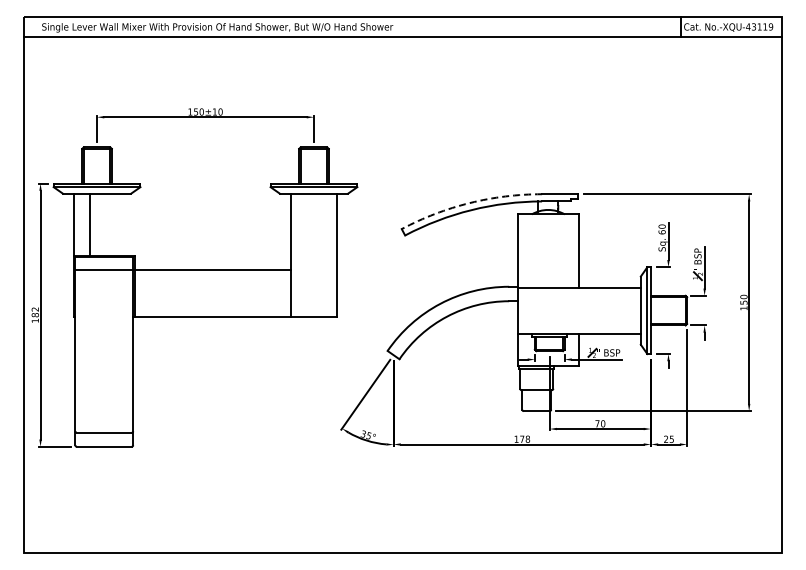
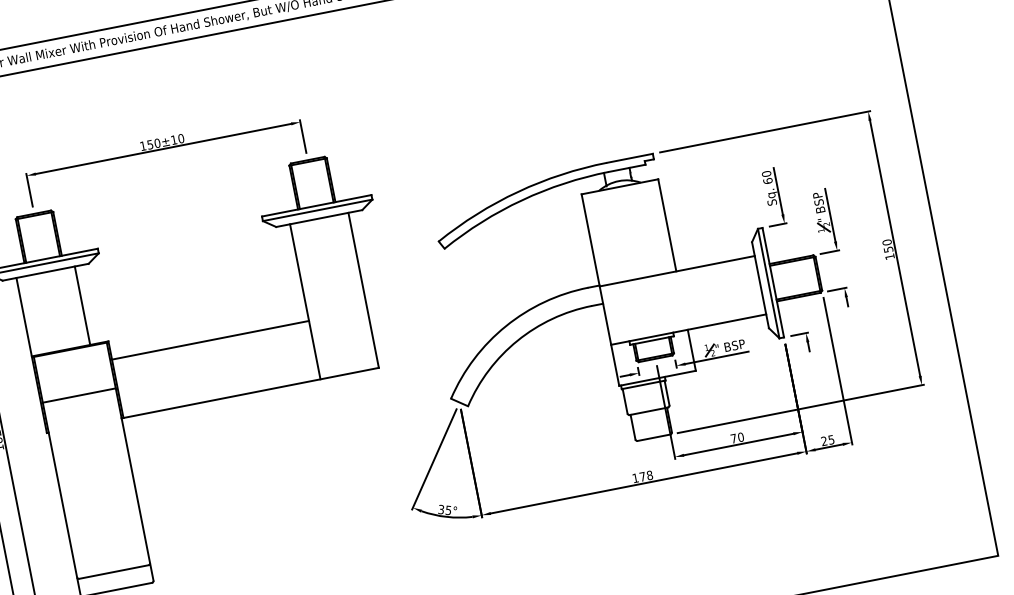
arc: (469, 203) -> (517, 192), dashed -> solid
line: (90, 224) -> (82, 305), moved
line: (104, 269) -> (79, 395), moved

